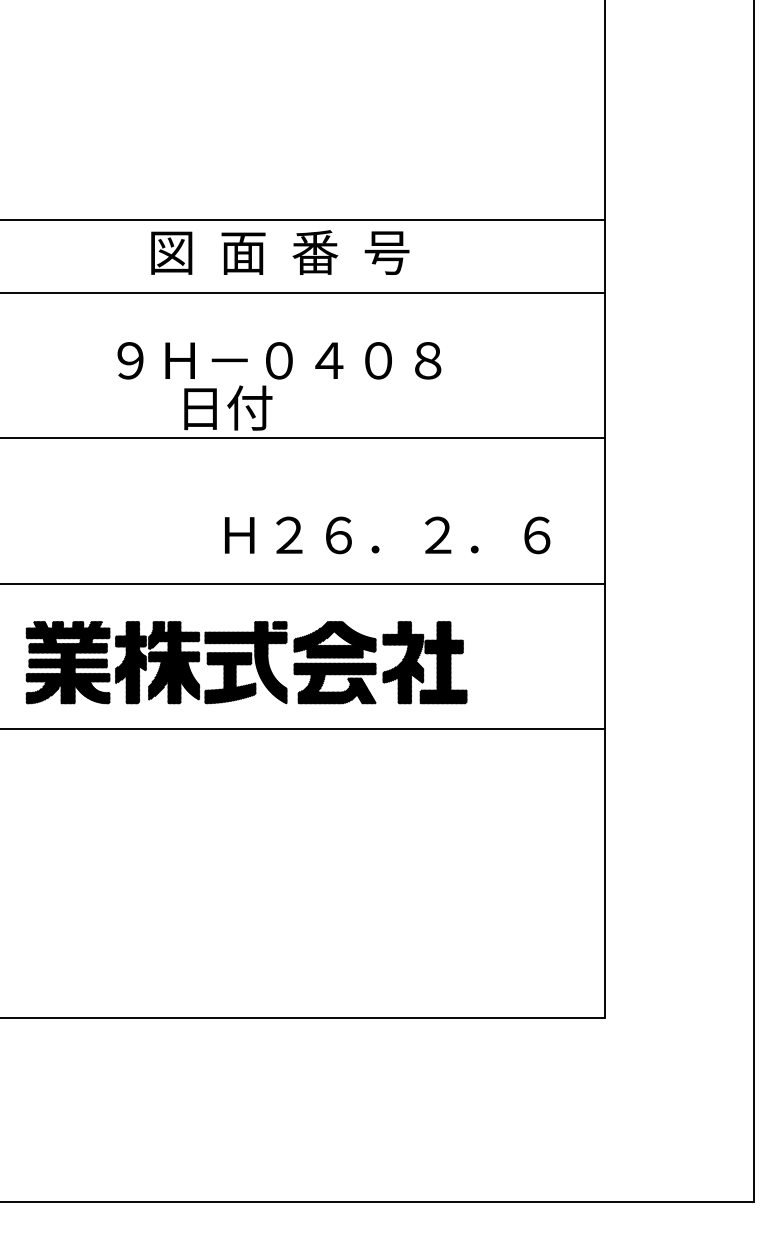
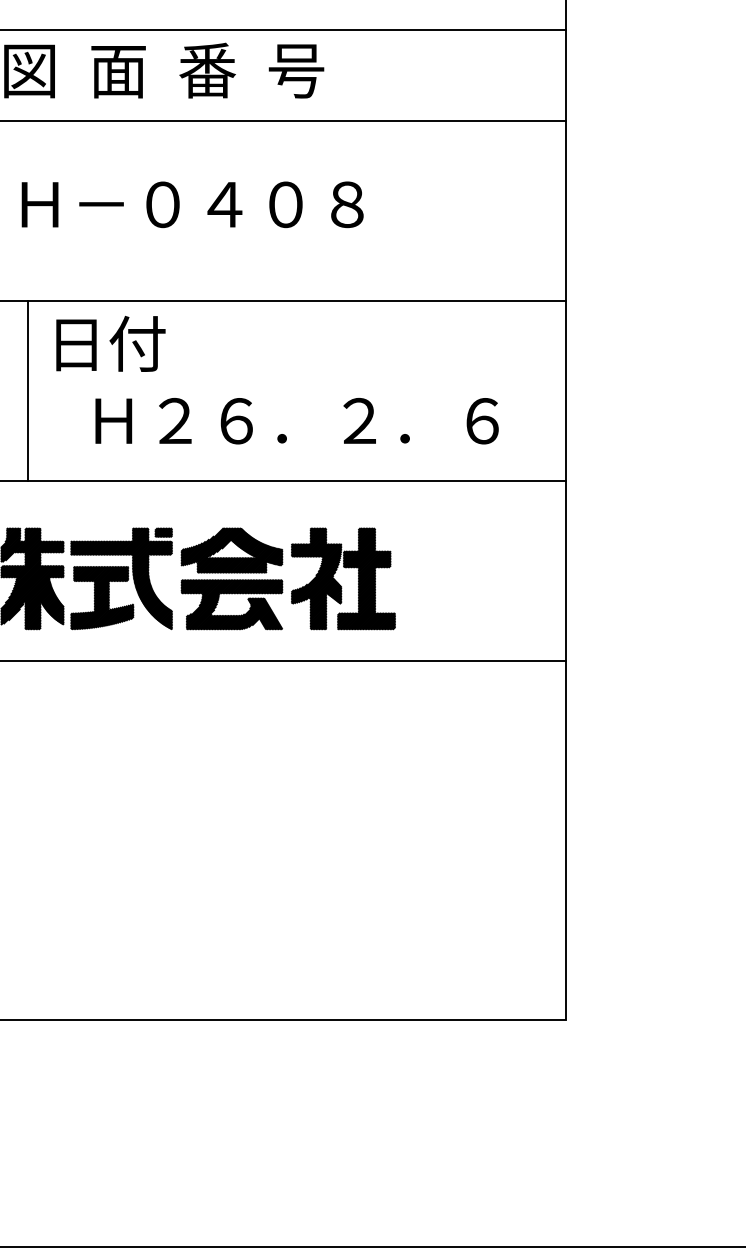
text: (228, 407) -> (111, 343), moved
line: (170, 510) -> (28, 390), added

